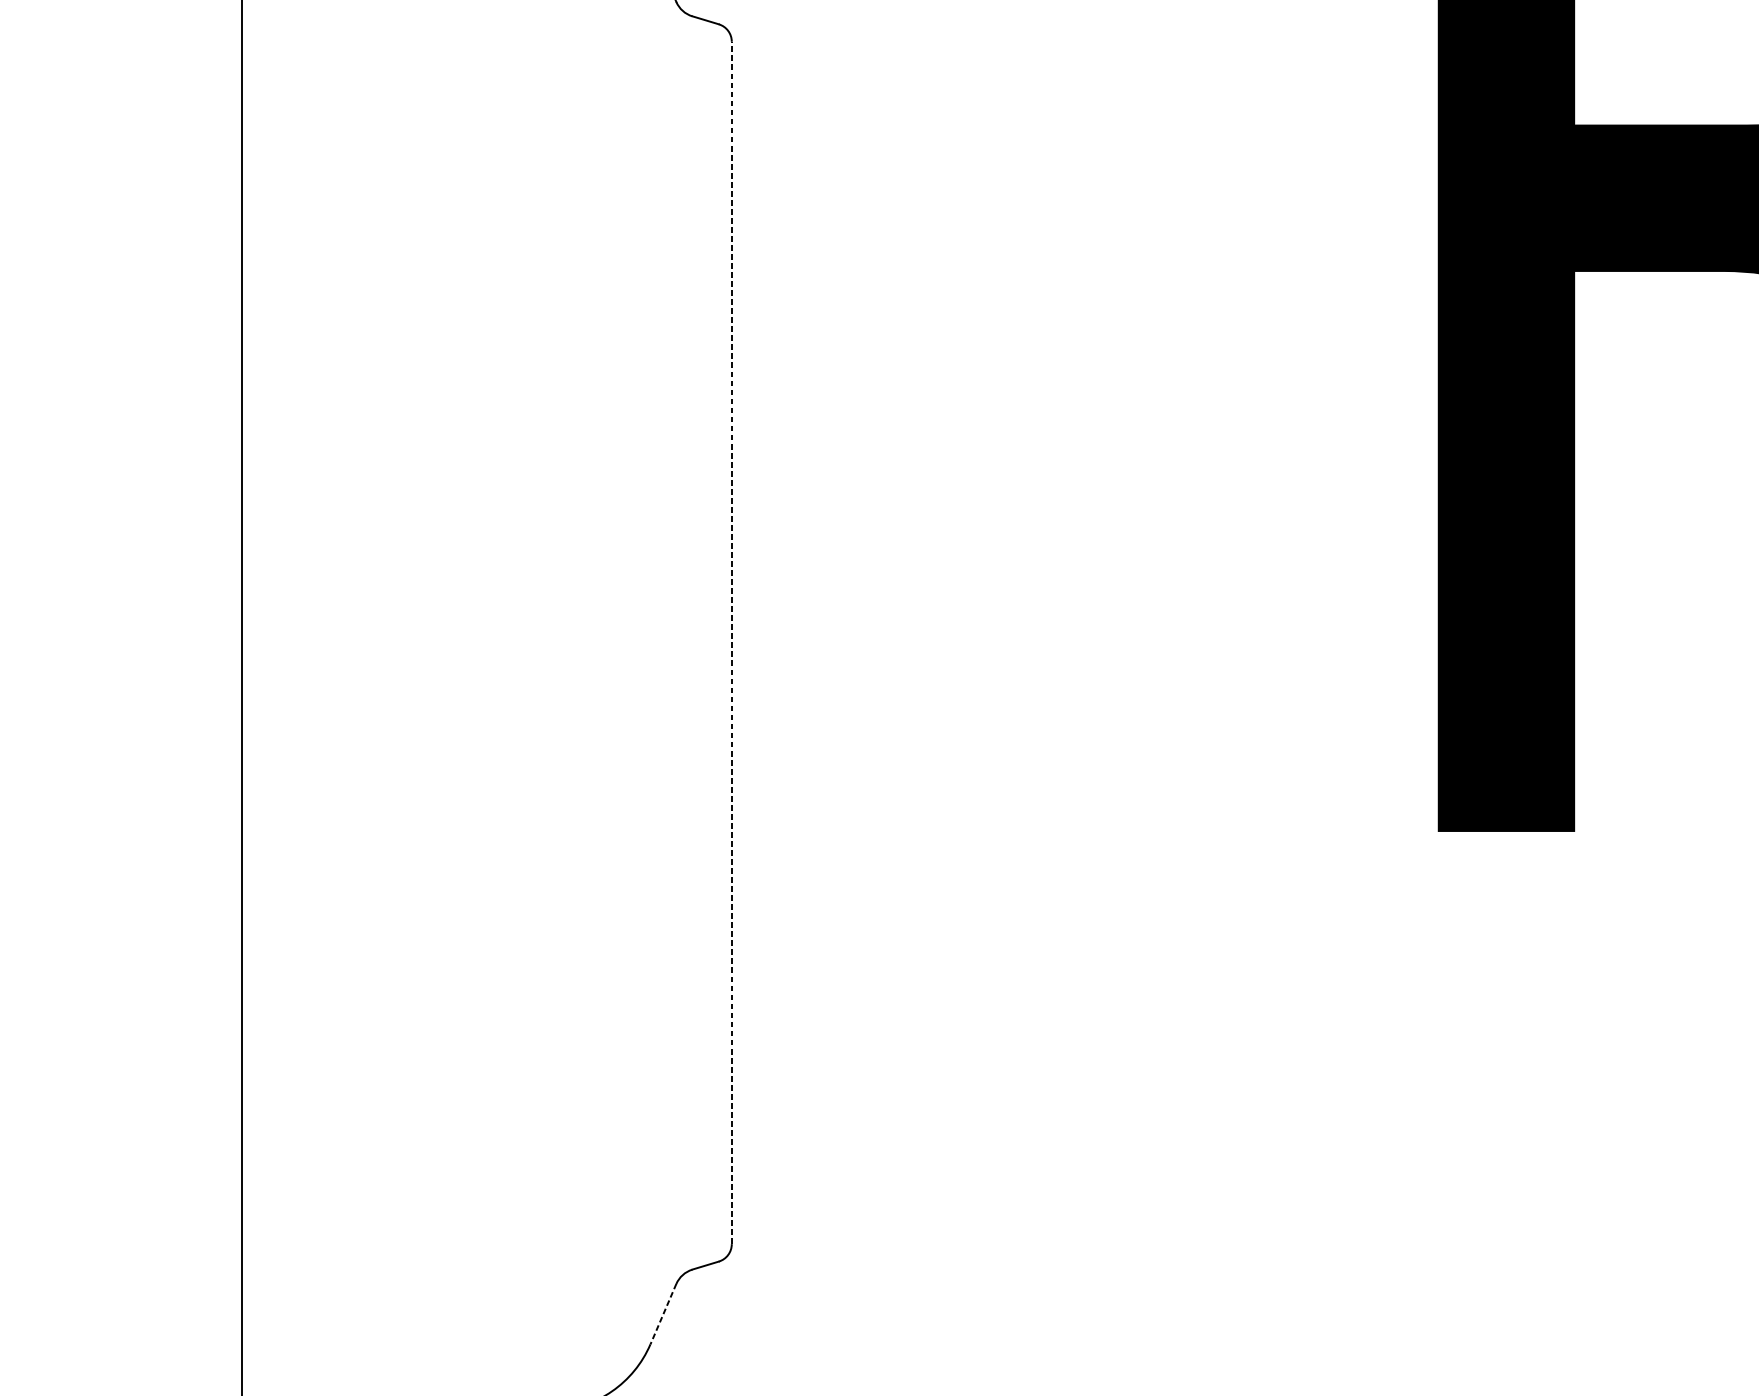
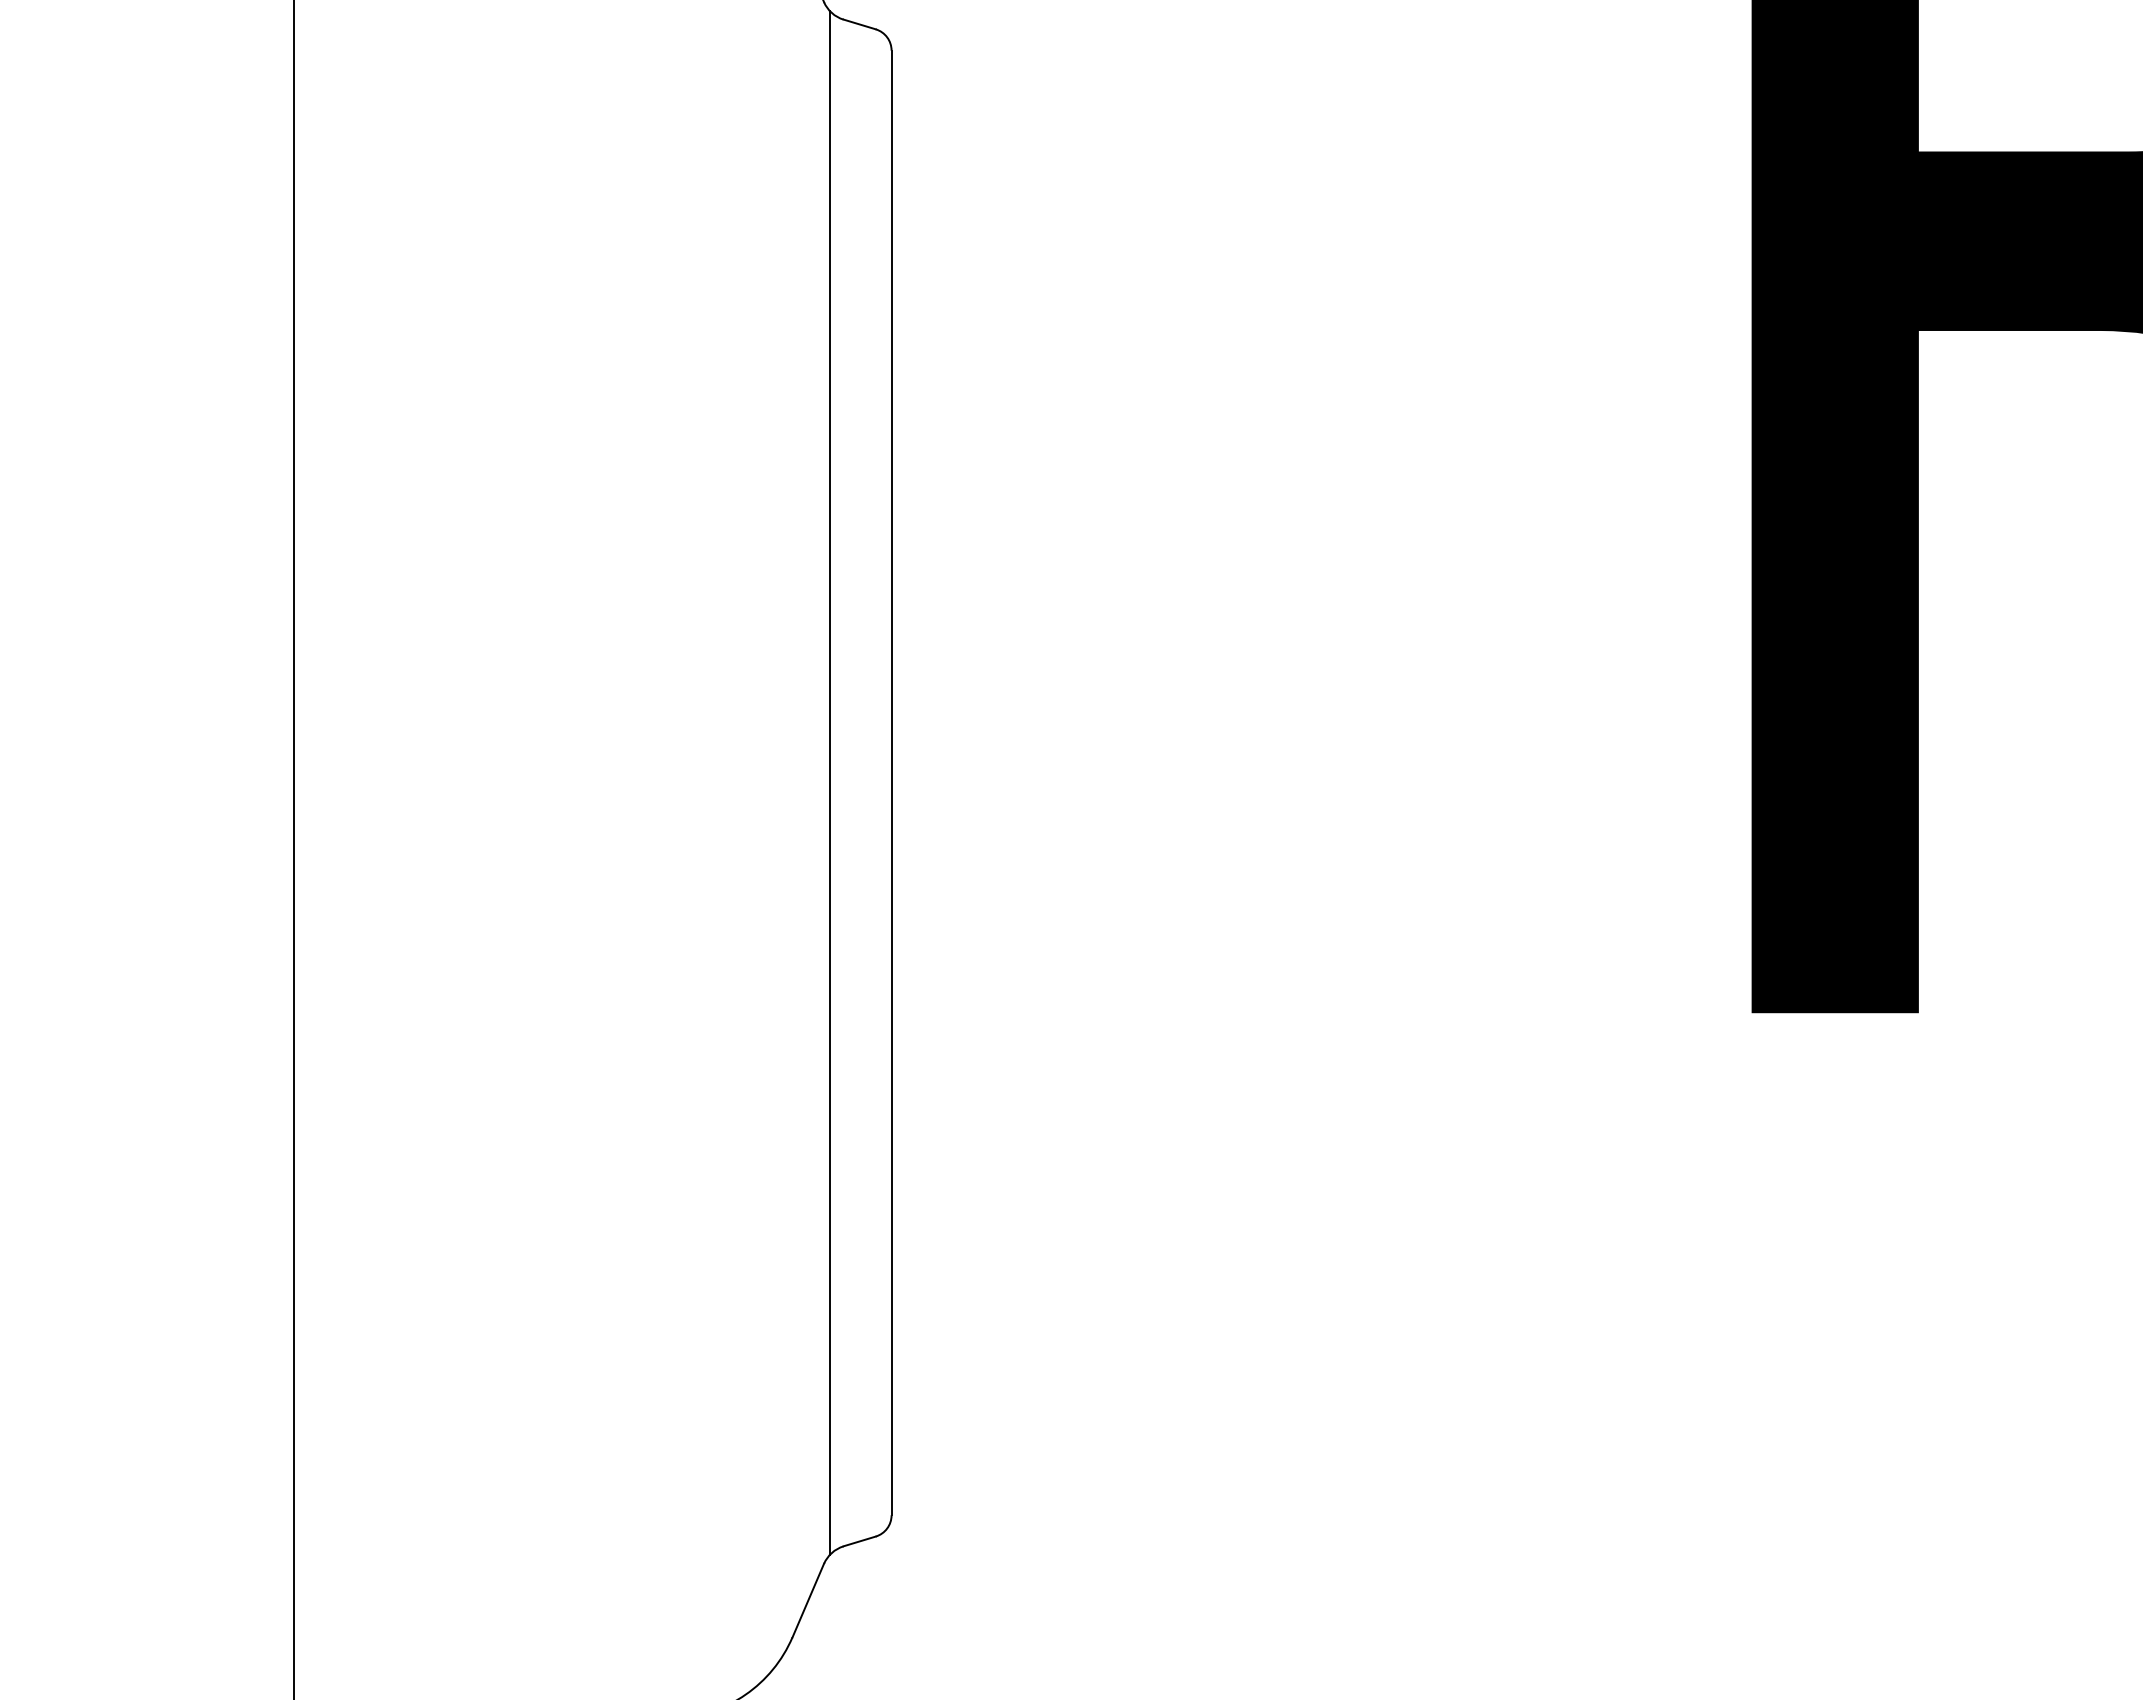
line: (731, 642) -> (891, 782), dashed -> solid
line: (680, 643) -> (829, 783), added
line: (663, 1314) -> (808, 1601), dashed -> solid

